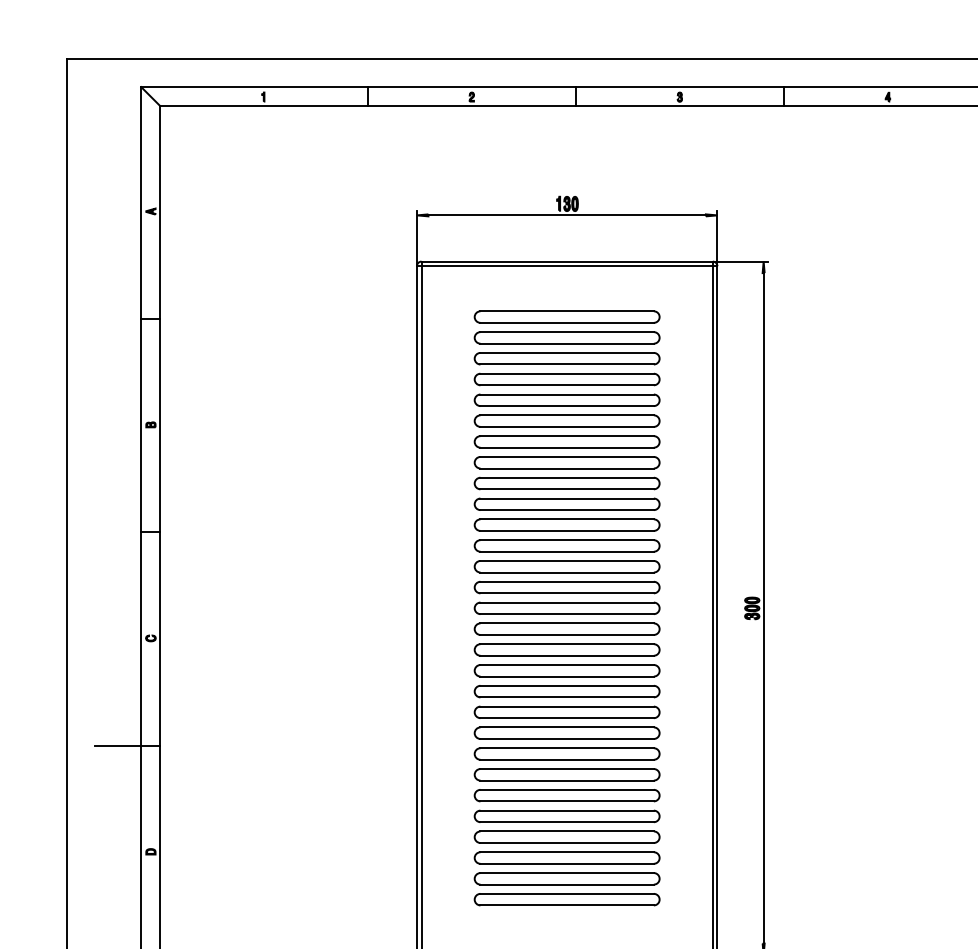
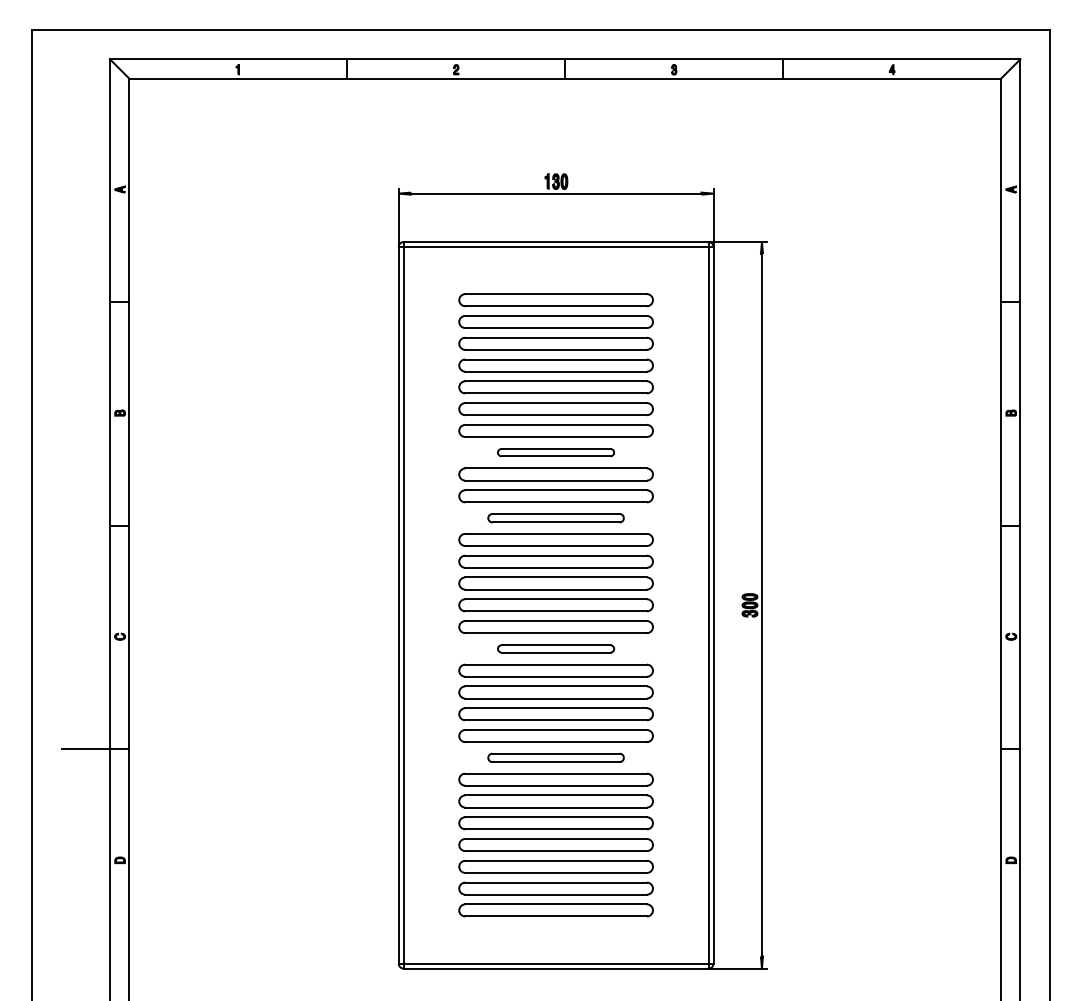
part: (566, 462) -> (555, 452), size x0.6
part: (566, 525) -> (555, 518), size x0.7
part: (566, 649) -> (555, 648), size x0.6
part: (566, 753) -> (555, 757), size x0.7

